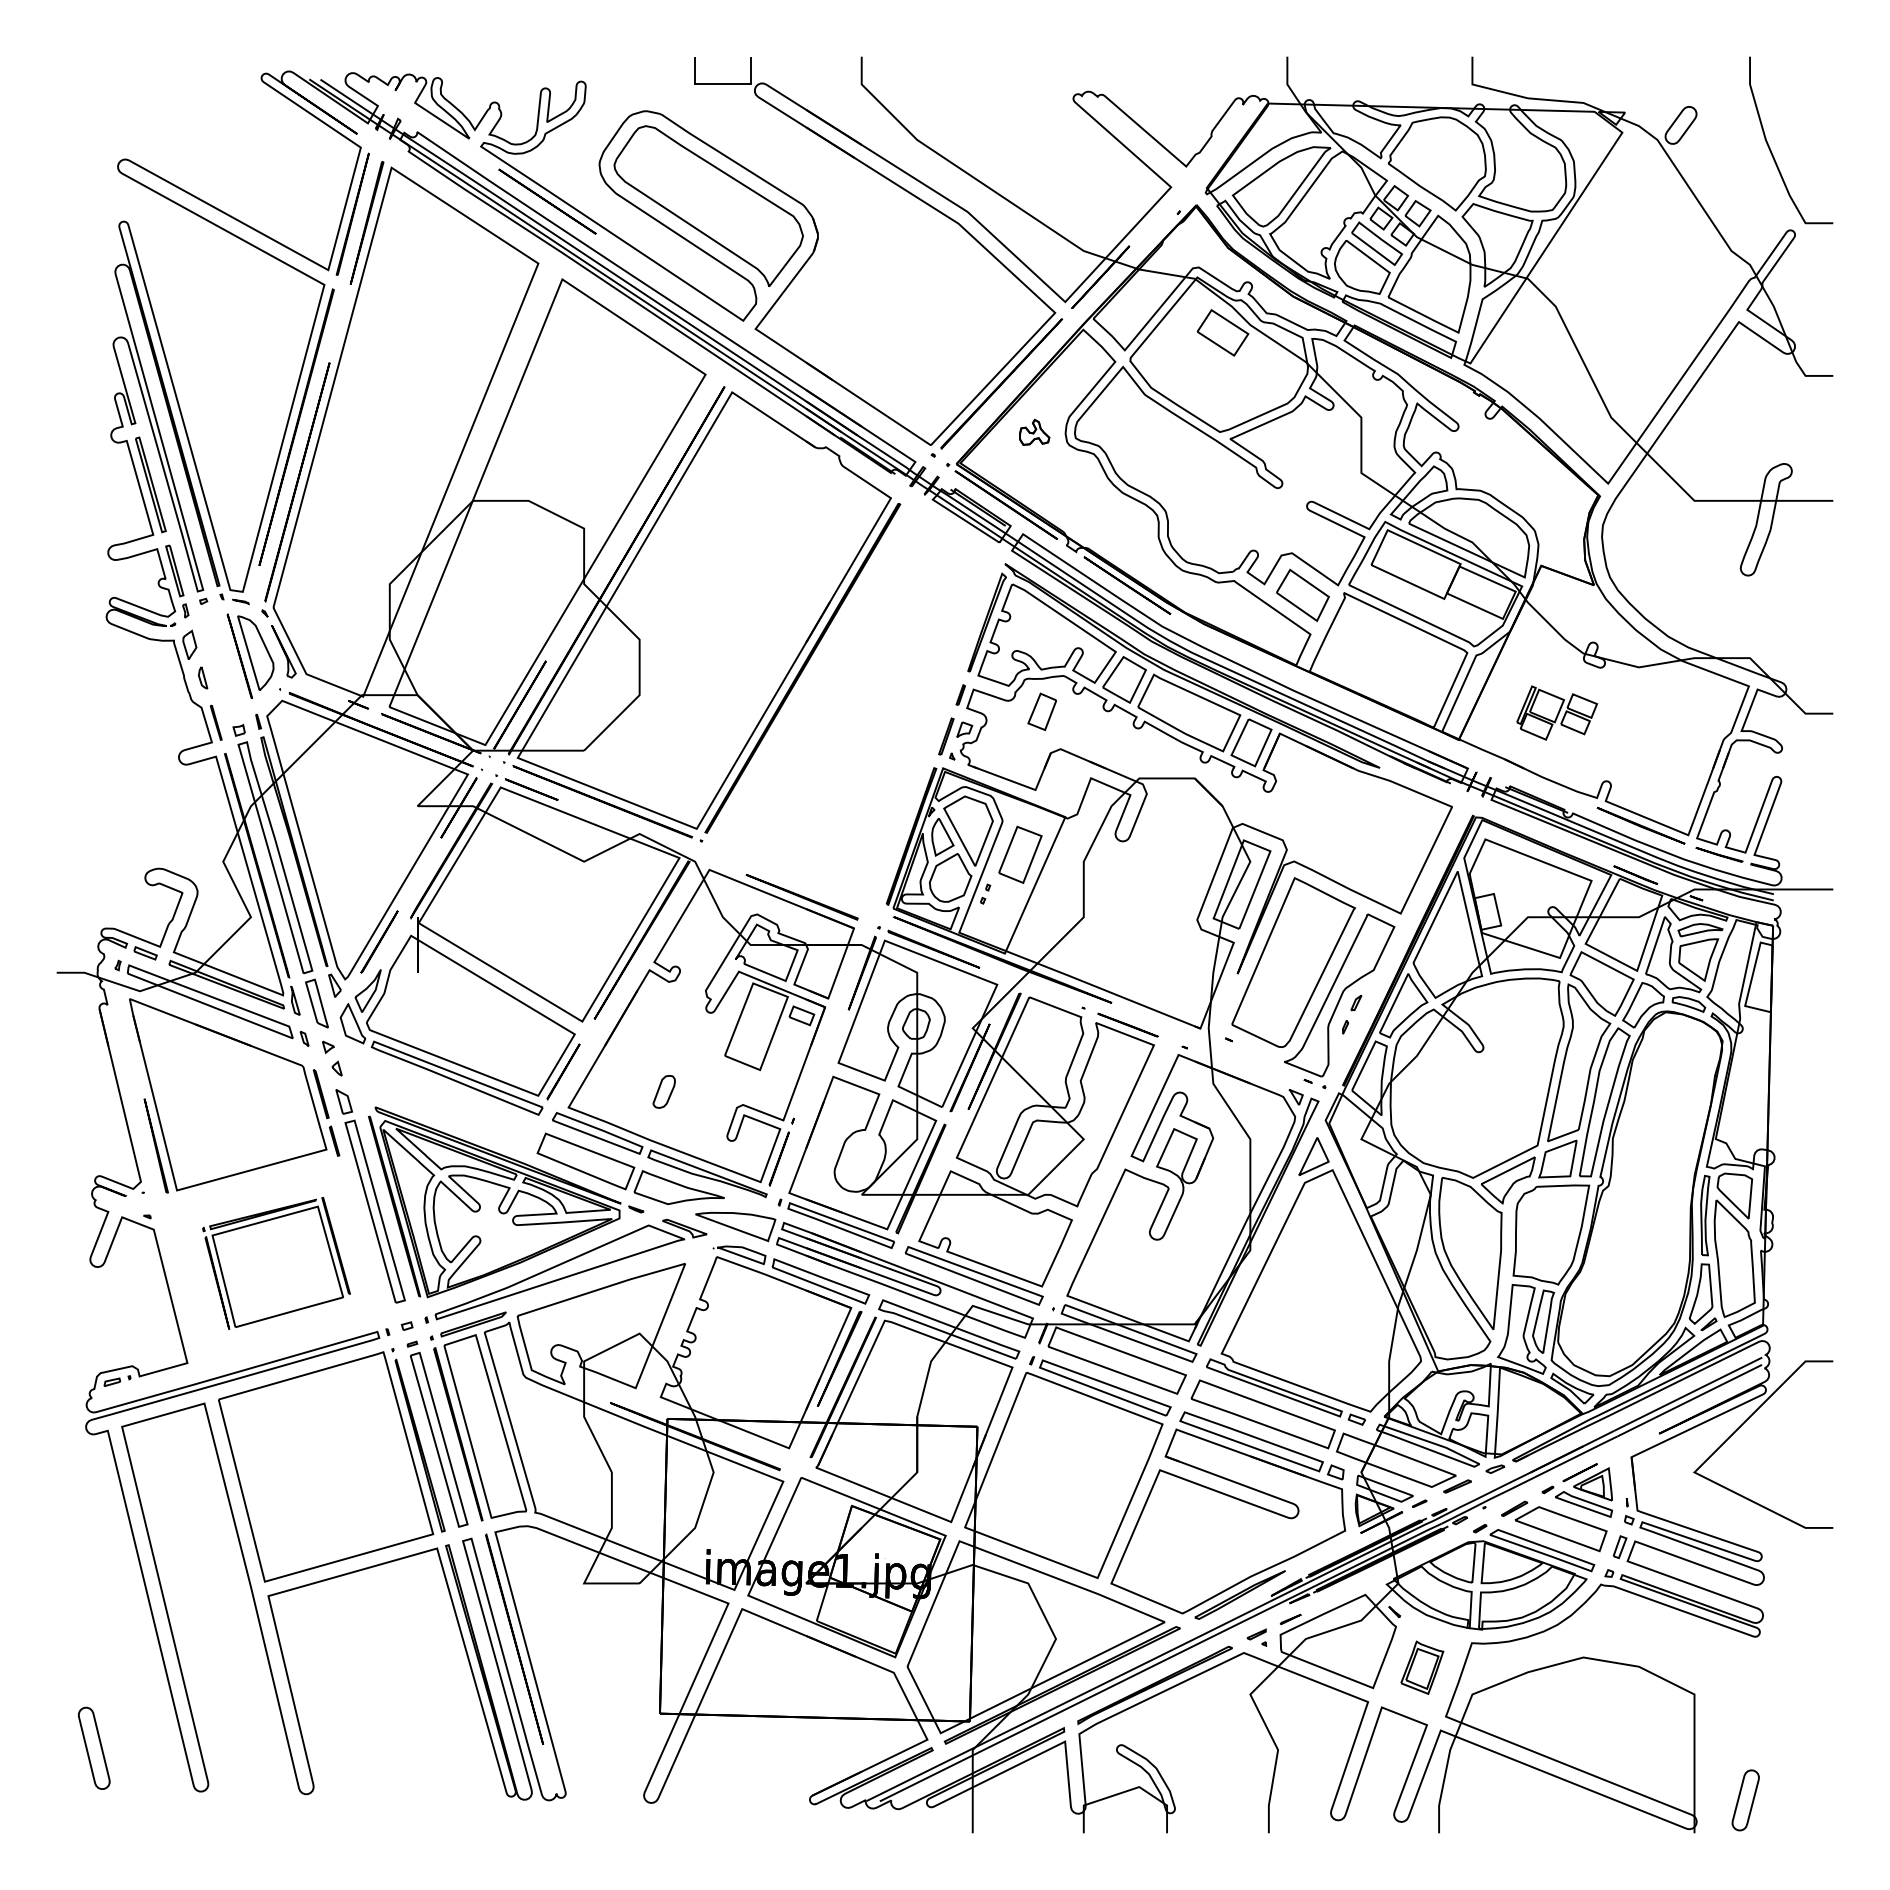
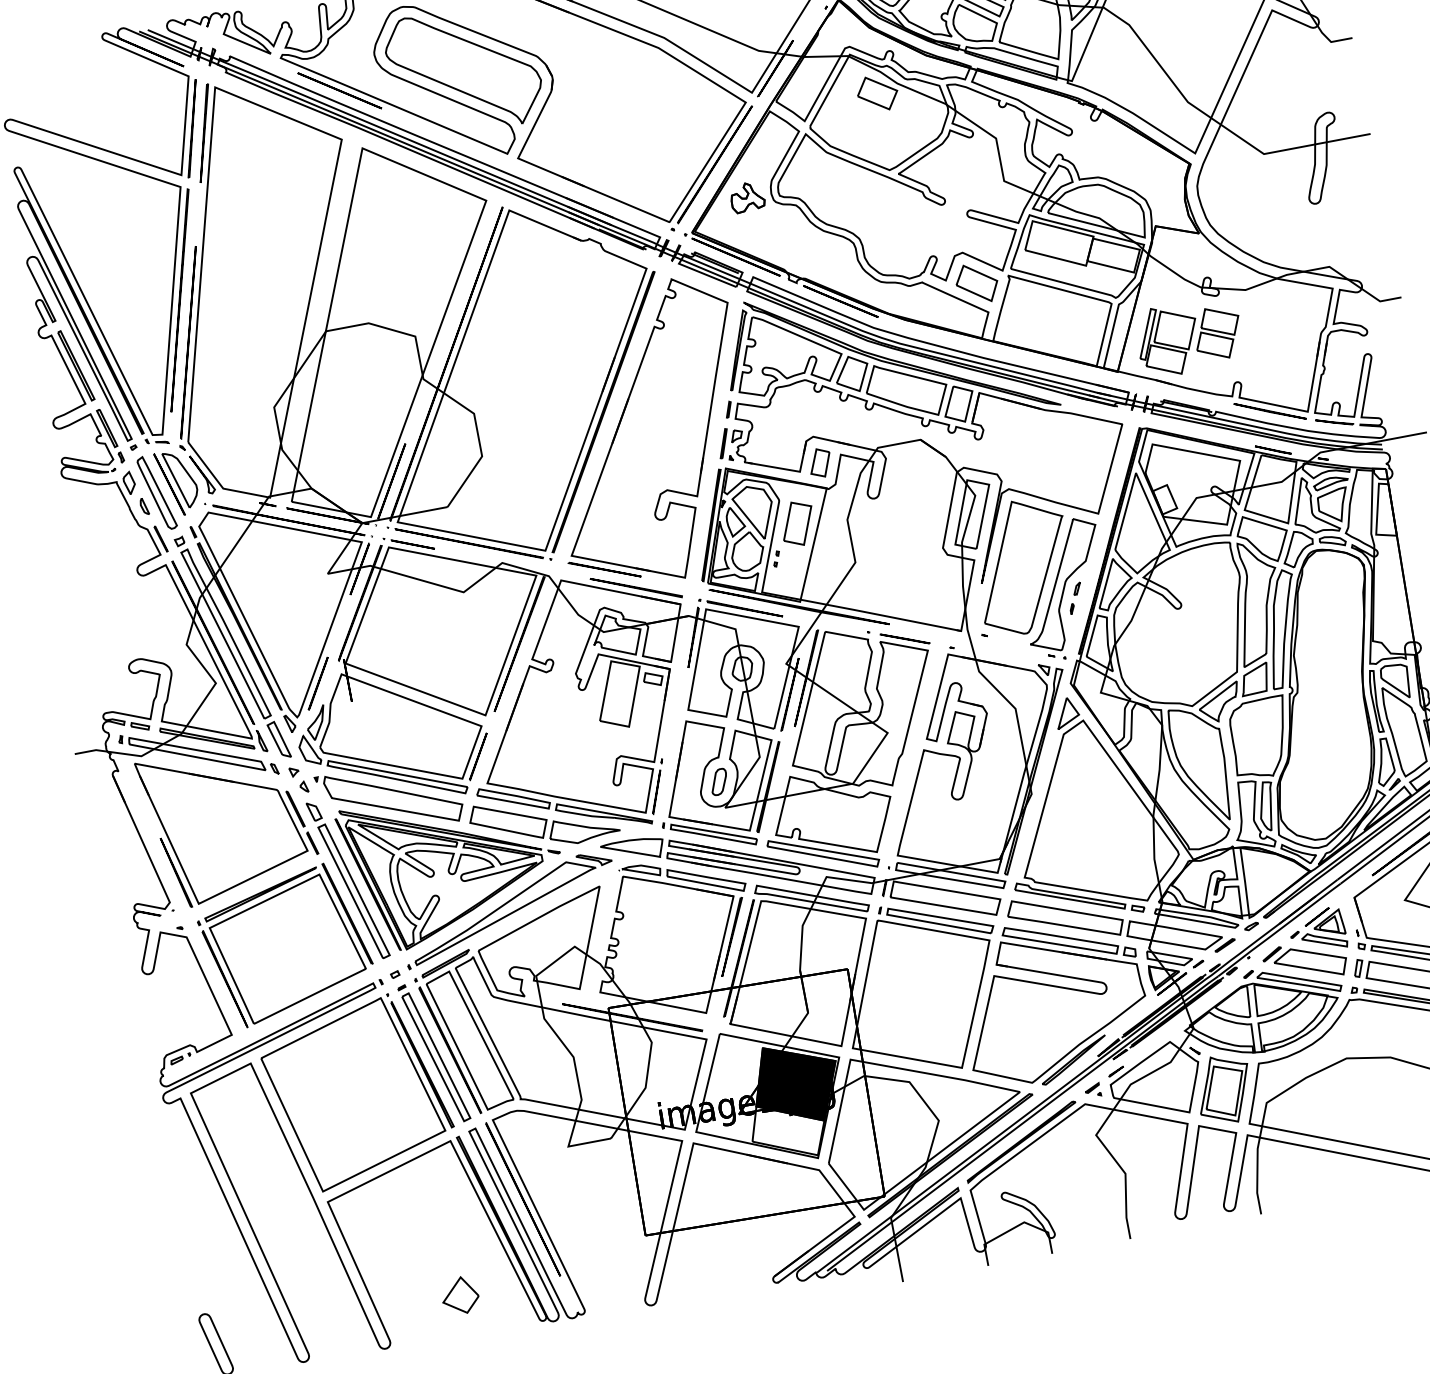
part: (1034, 432) -> (747, 197), size x1.43
part: (222, 663) -> (157, 492), added
part: (853, 706) -> (648, 434), added
part: (1041, 711) -> (819, 462), moved
part: (1556, 712) -> (1188, 336), size x1.67
part: (663, 1091) -> (718, 781), moved
part: (441, 1103) -> (389, 798), added
part: (276, 1263) -> (285, 945), size x1.43
fill: (884, 1558) -> (795, 1083), added
part: (1422, 1667) -> (1224, 1089), size x1.67
part: (412, 1745) -> (460, 1295), added

